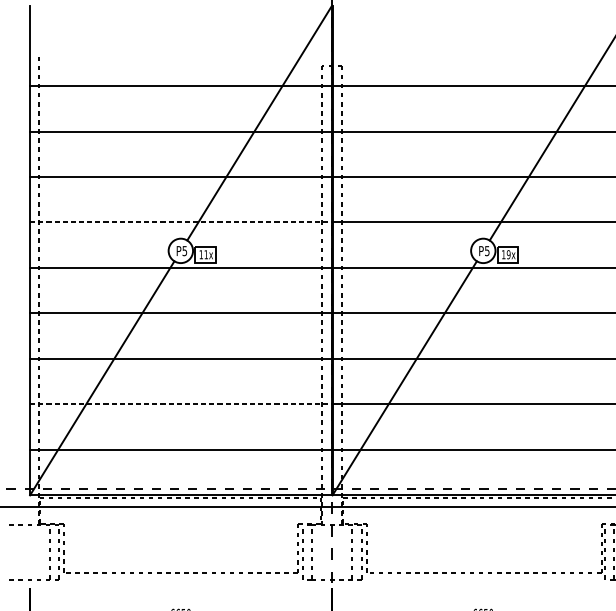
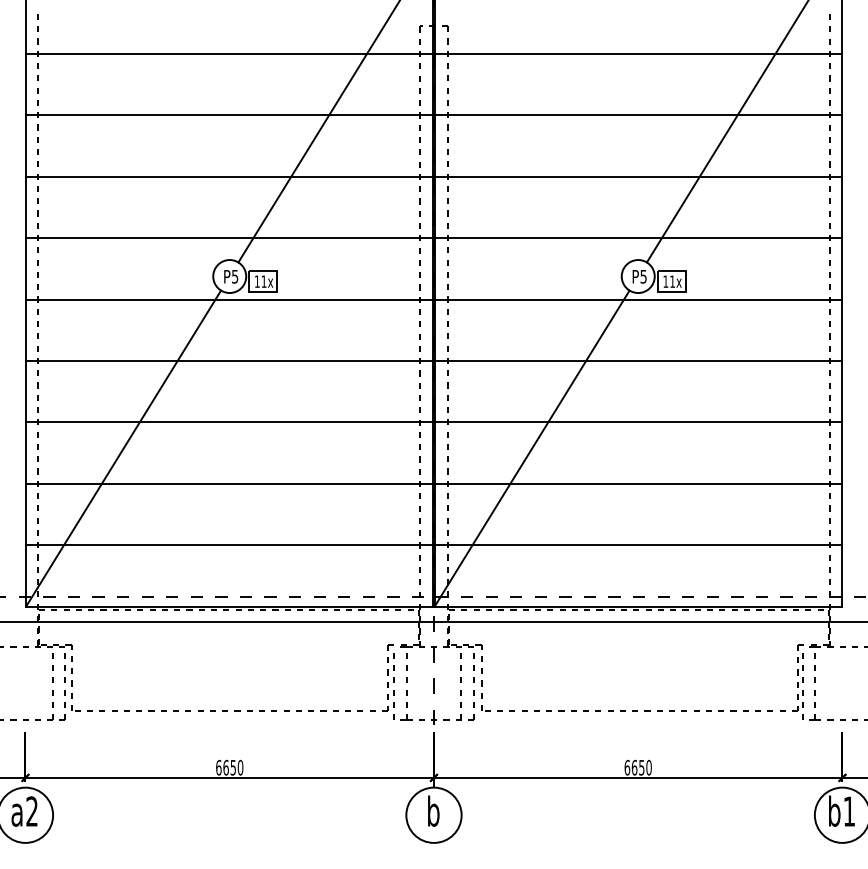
line: (180, 222) -> (229, 238), dashed -> solid
text: (508, 254) -> (672, 281), 19x -> 11x
line: (180, 404) -> (229, 483), dashed -> solid

